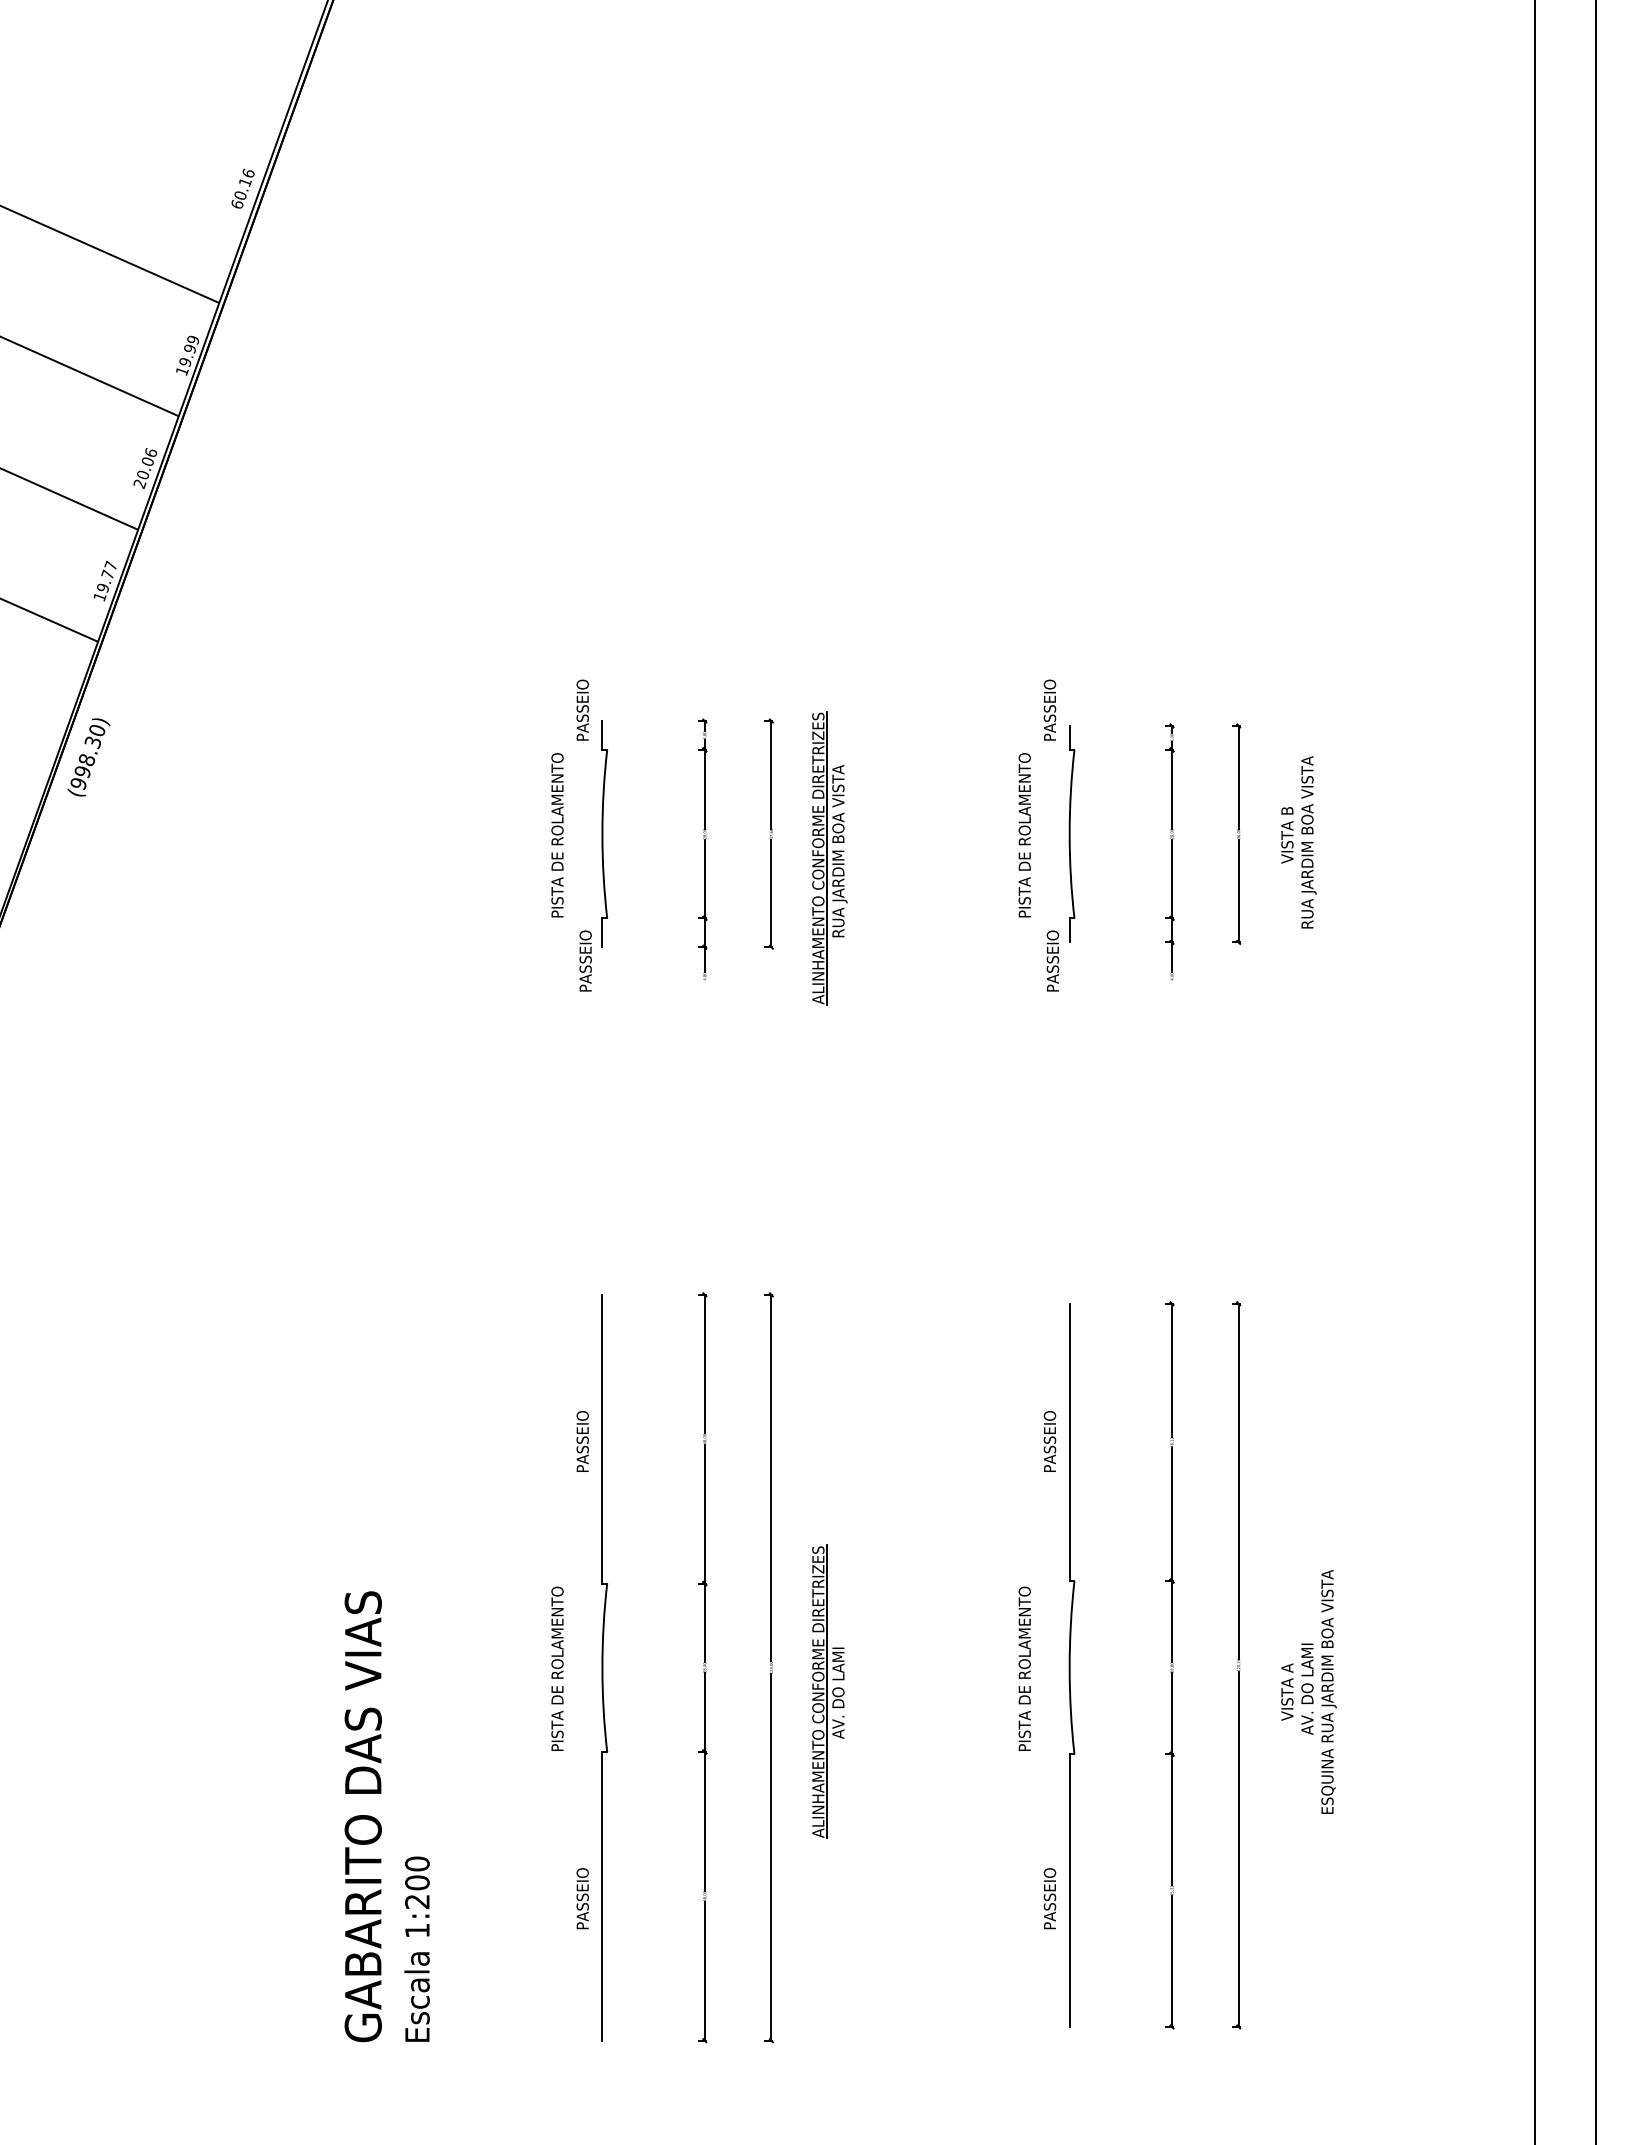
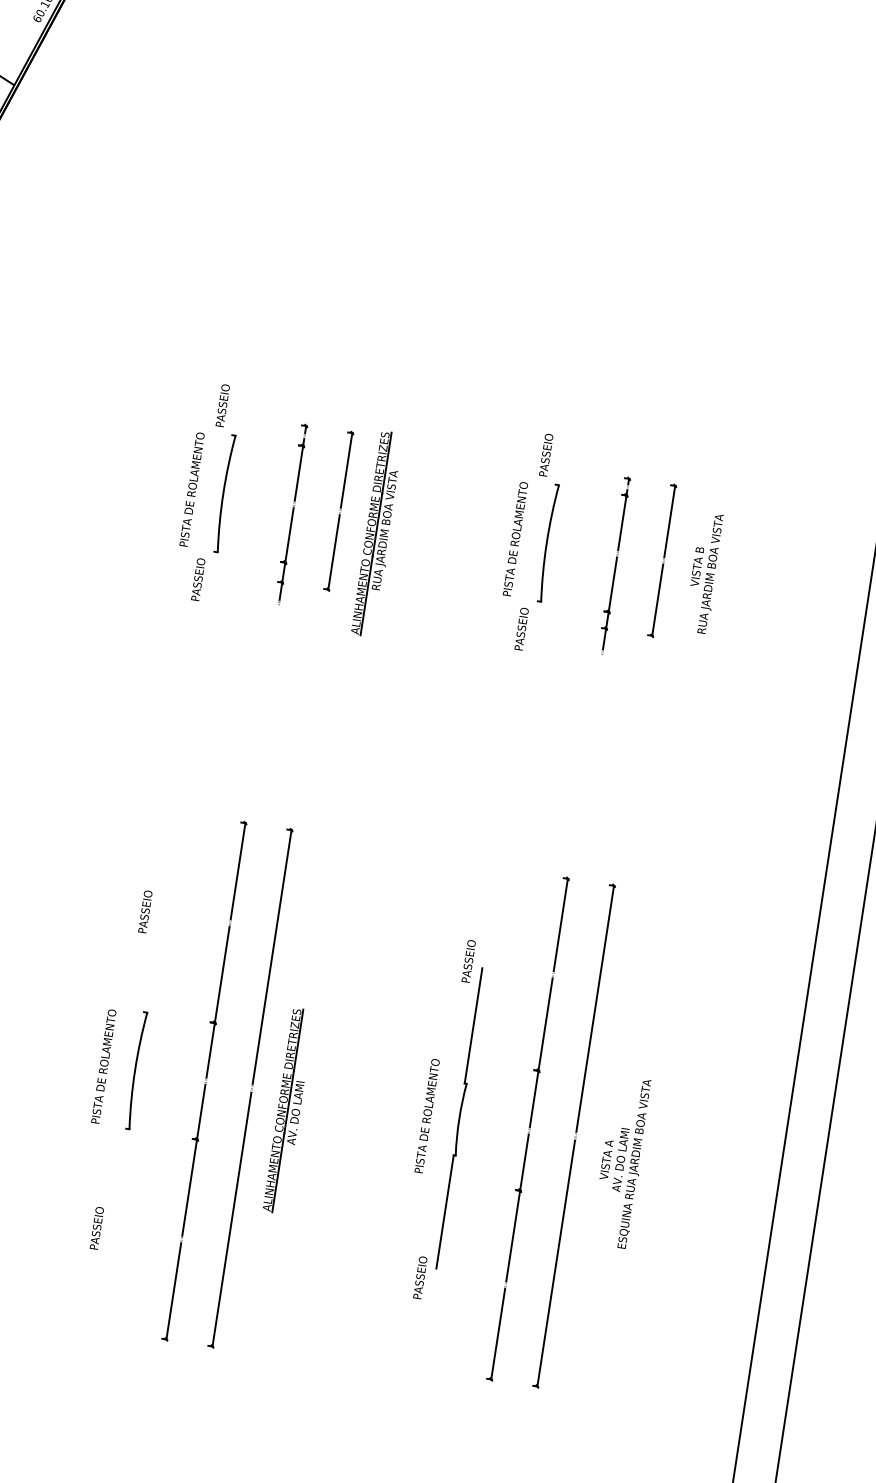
line: (602, 735) -> (233, 425), removed
line: (1069, 737) -> (556, 476), removed
line: (1069, 930) -> (536, 609), removed
line: (602, 932) -> (213, 561), removed
line: (602, 1438) -> (159, 911), removed
part: (1071, 1665) -> (459, 1118), size x0.6
line: (602, 1895) -> (111, 1228), removed

